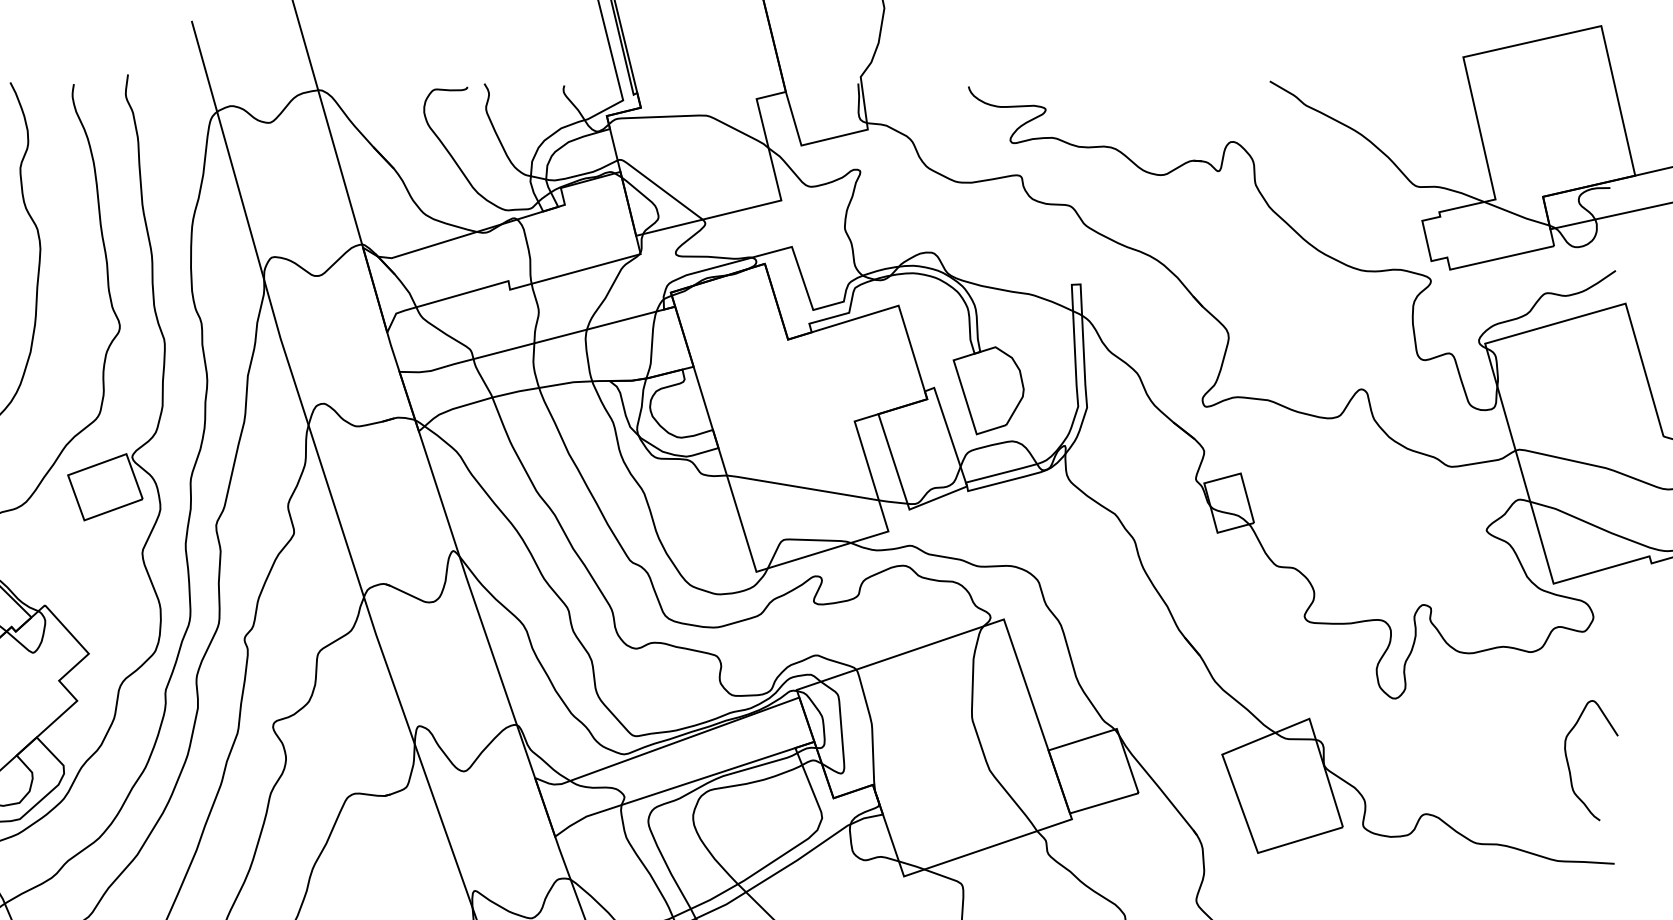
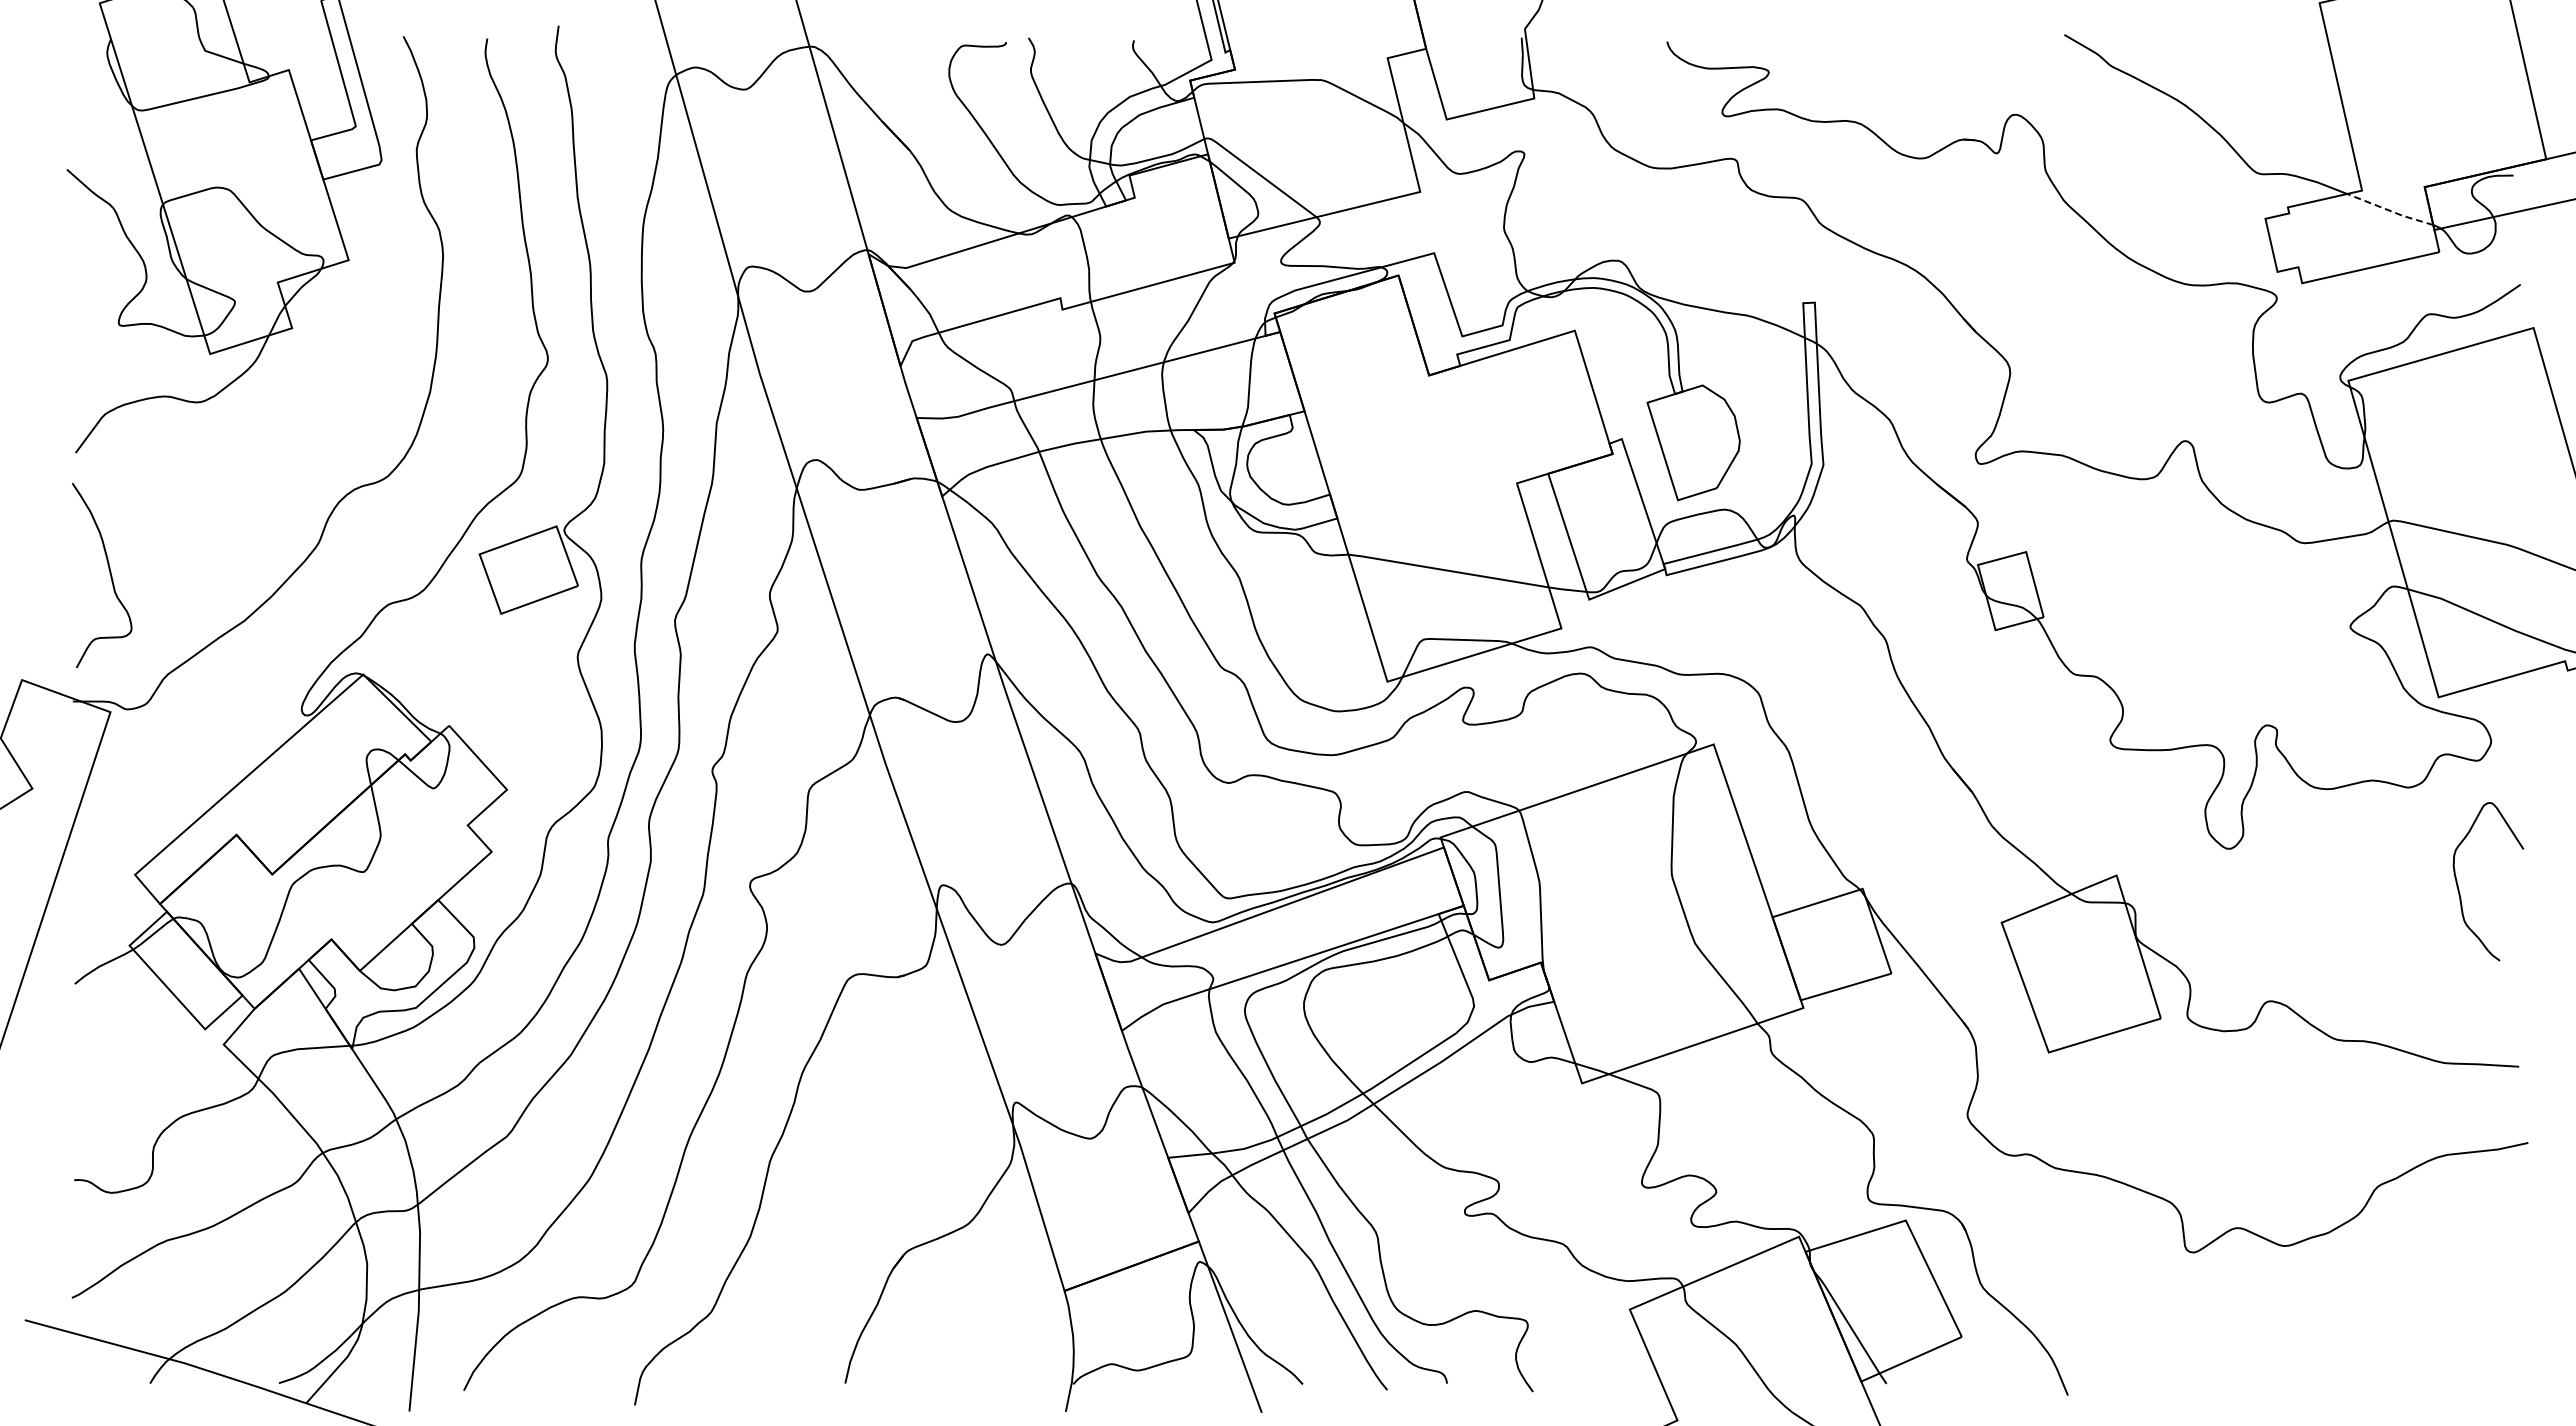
line: (1516, 214) -> (2389, 210), solid -> dashed
curve: (1569, 766) -> (2459, 889), moved

